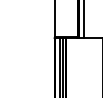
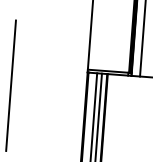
line: (12, 48) -> (10, 85), added

